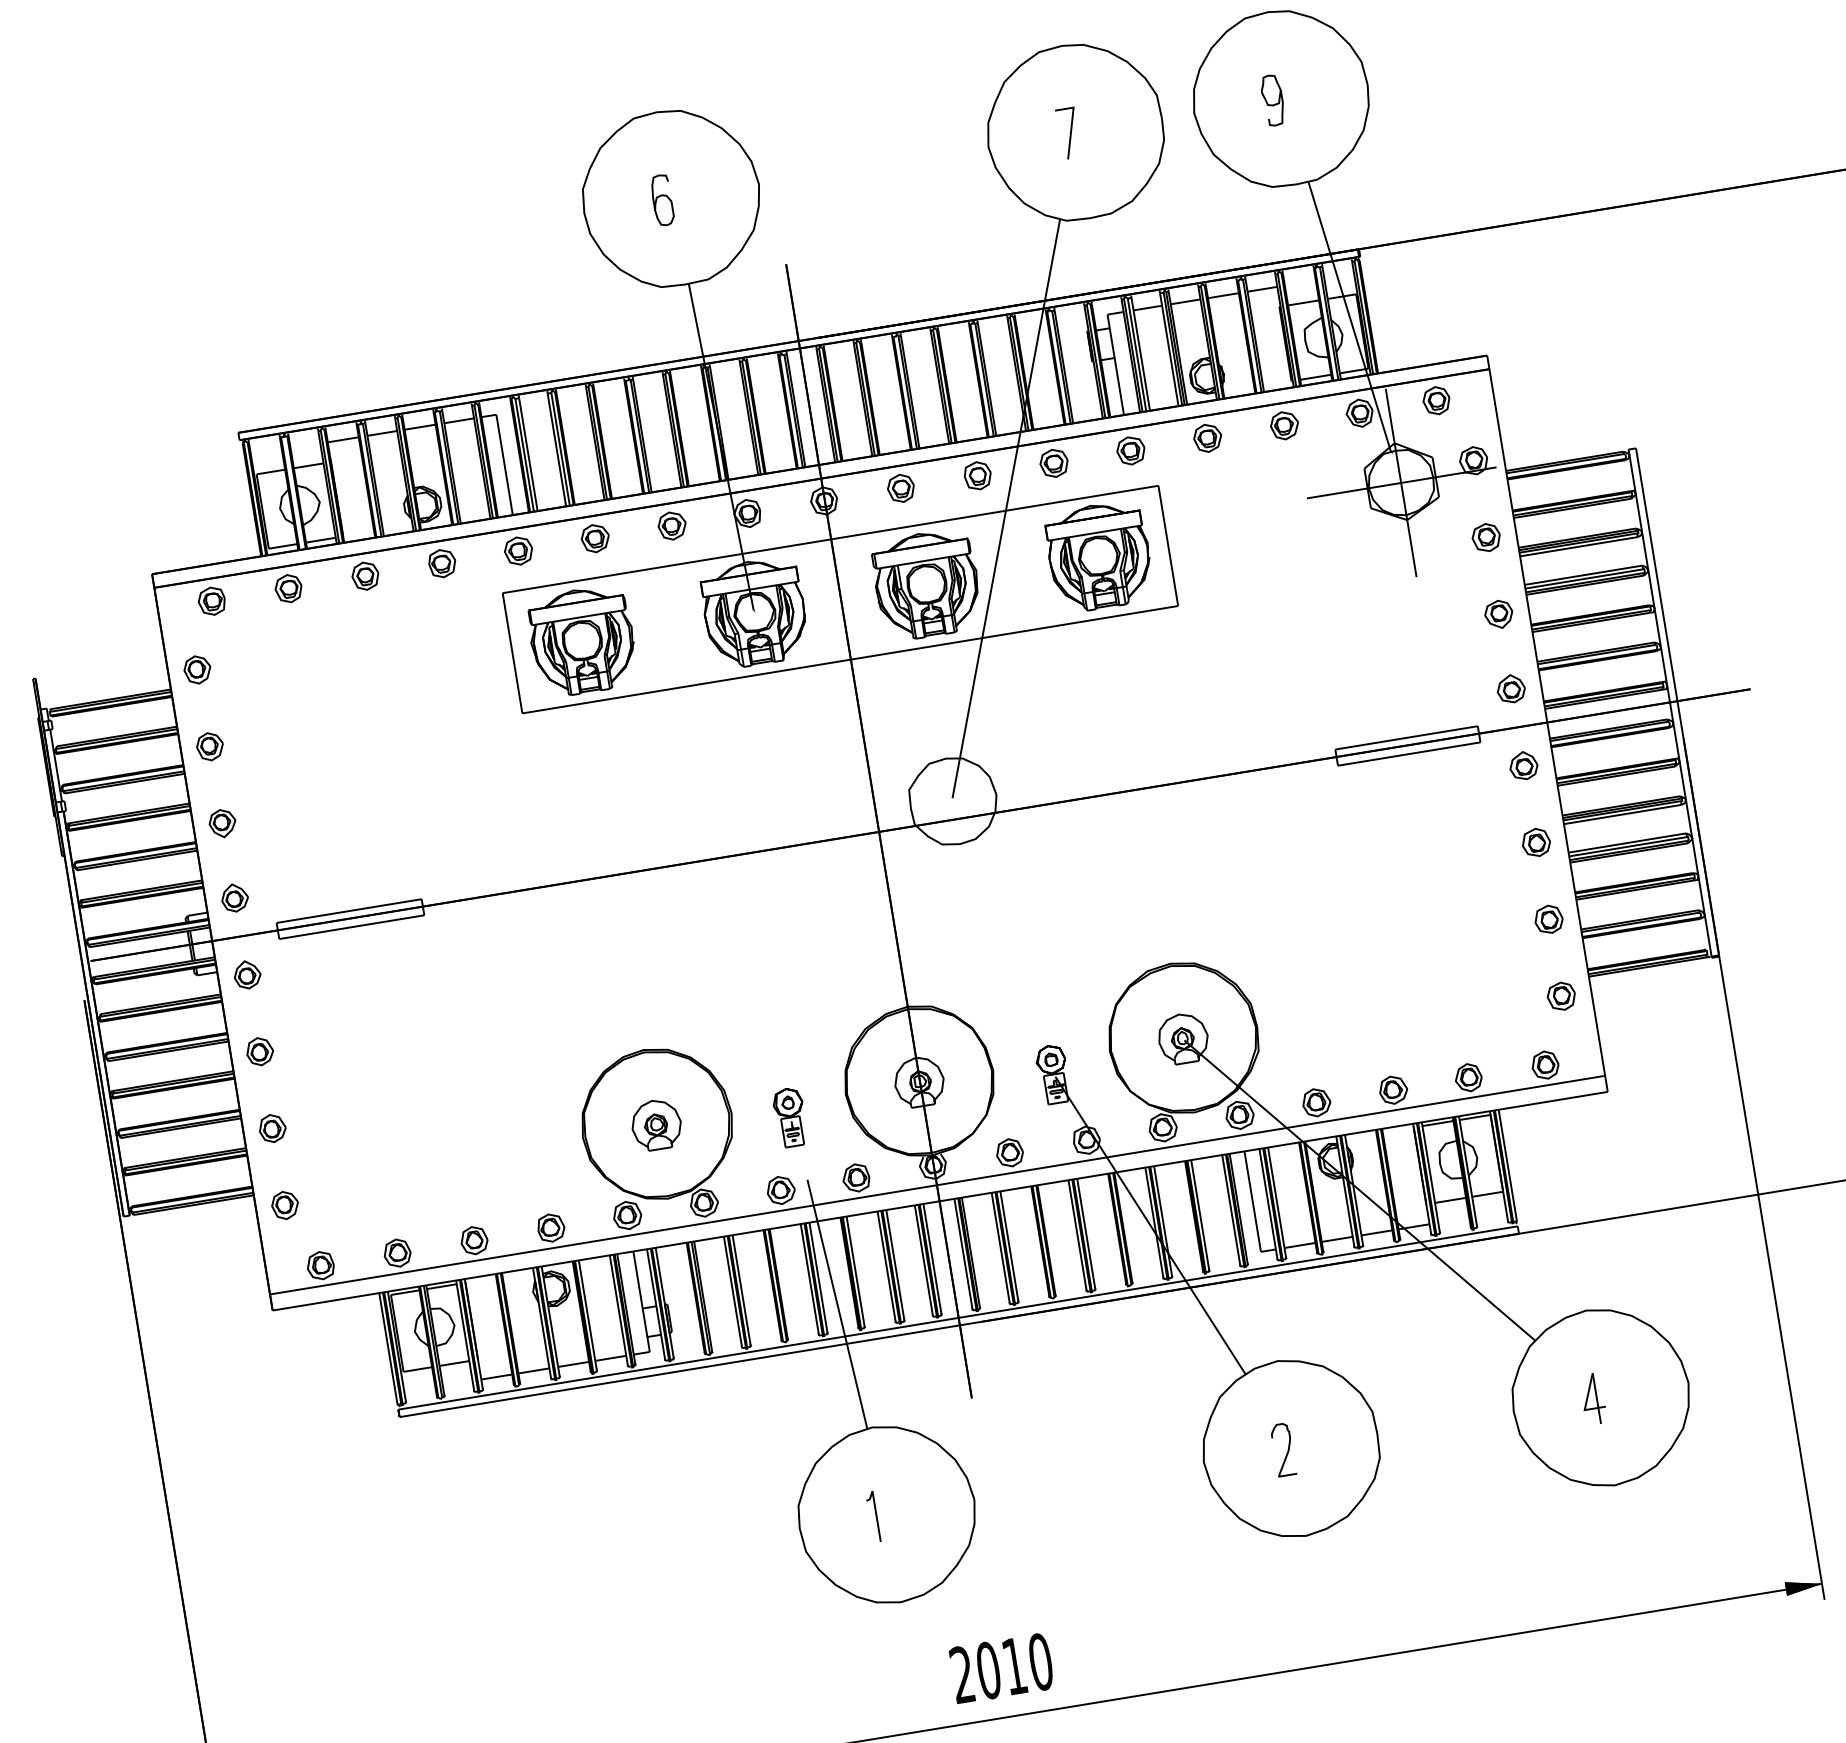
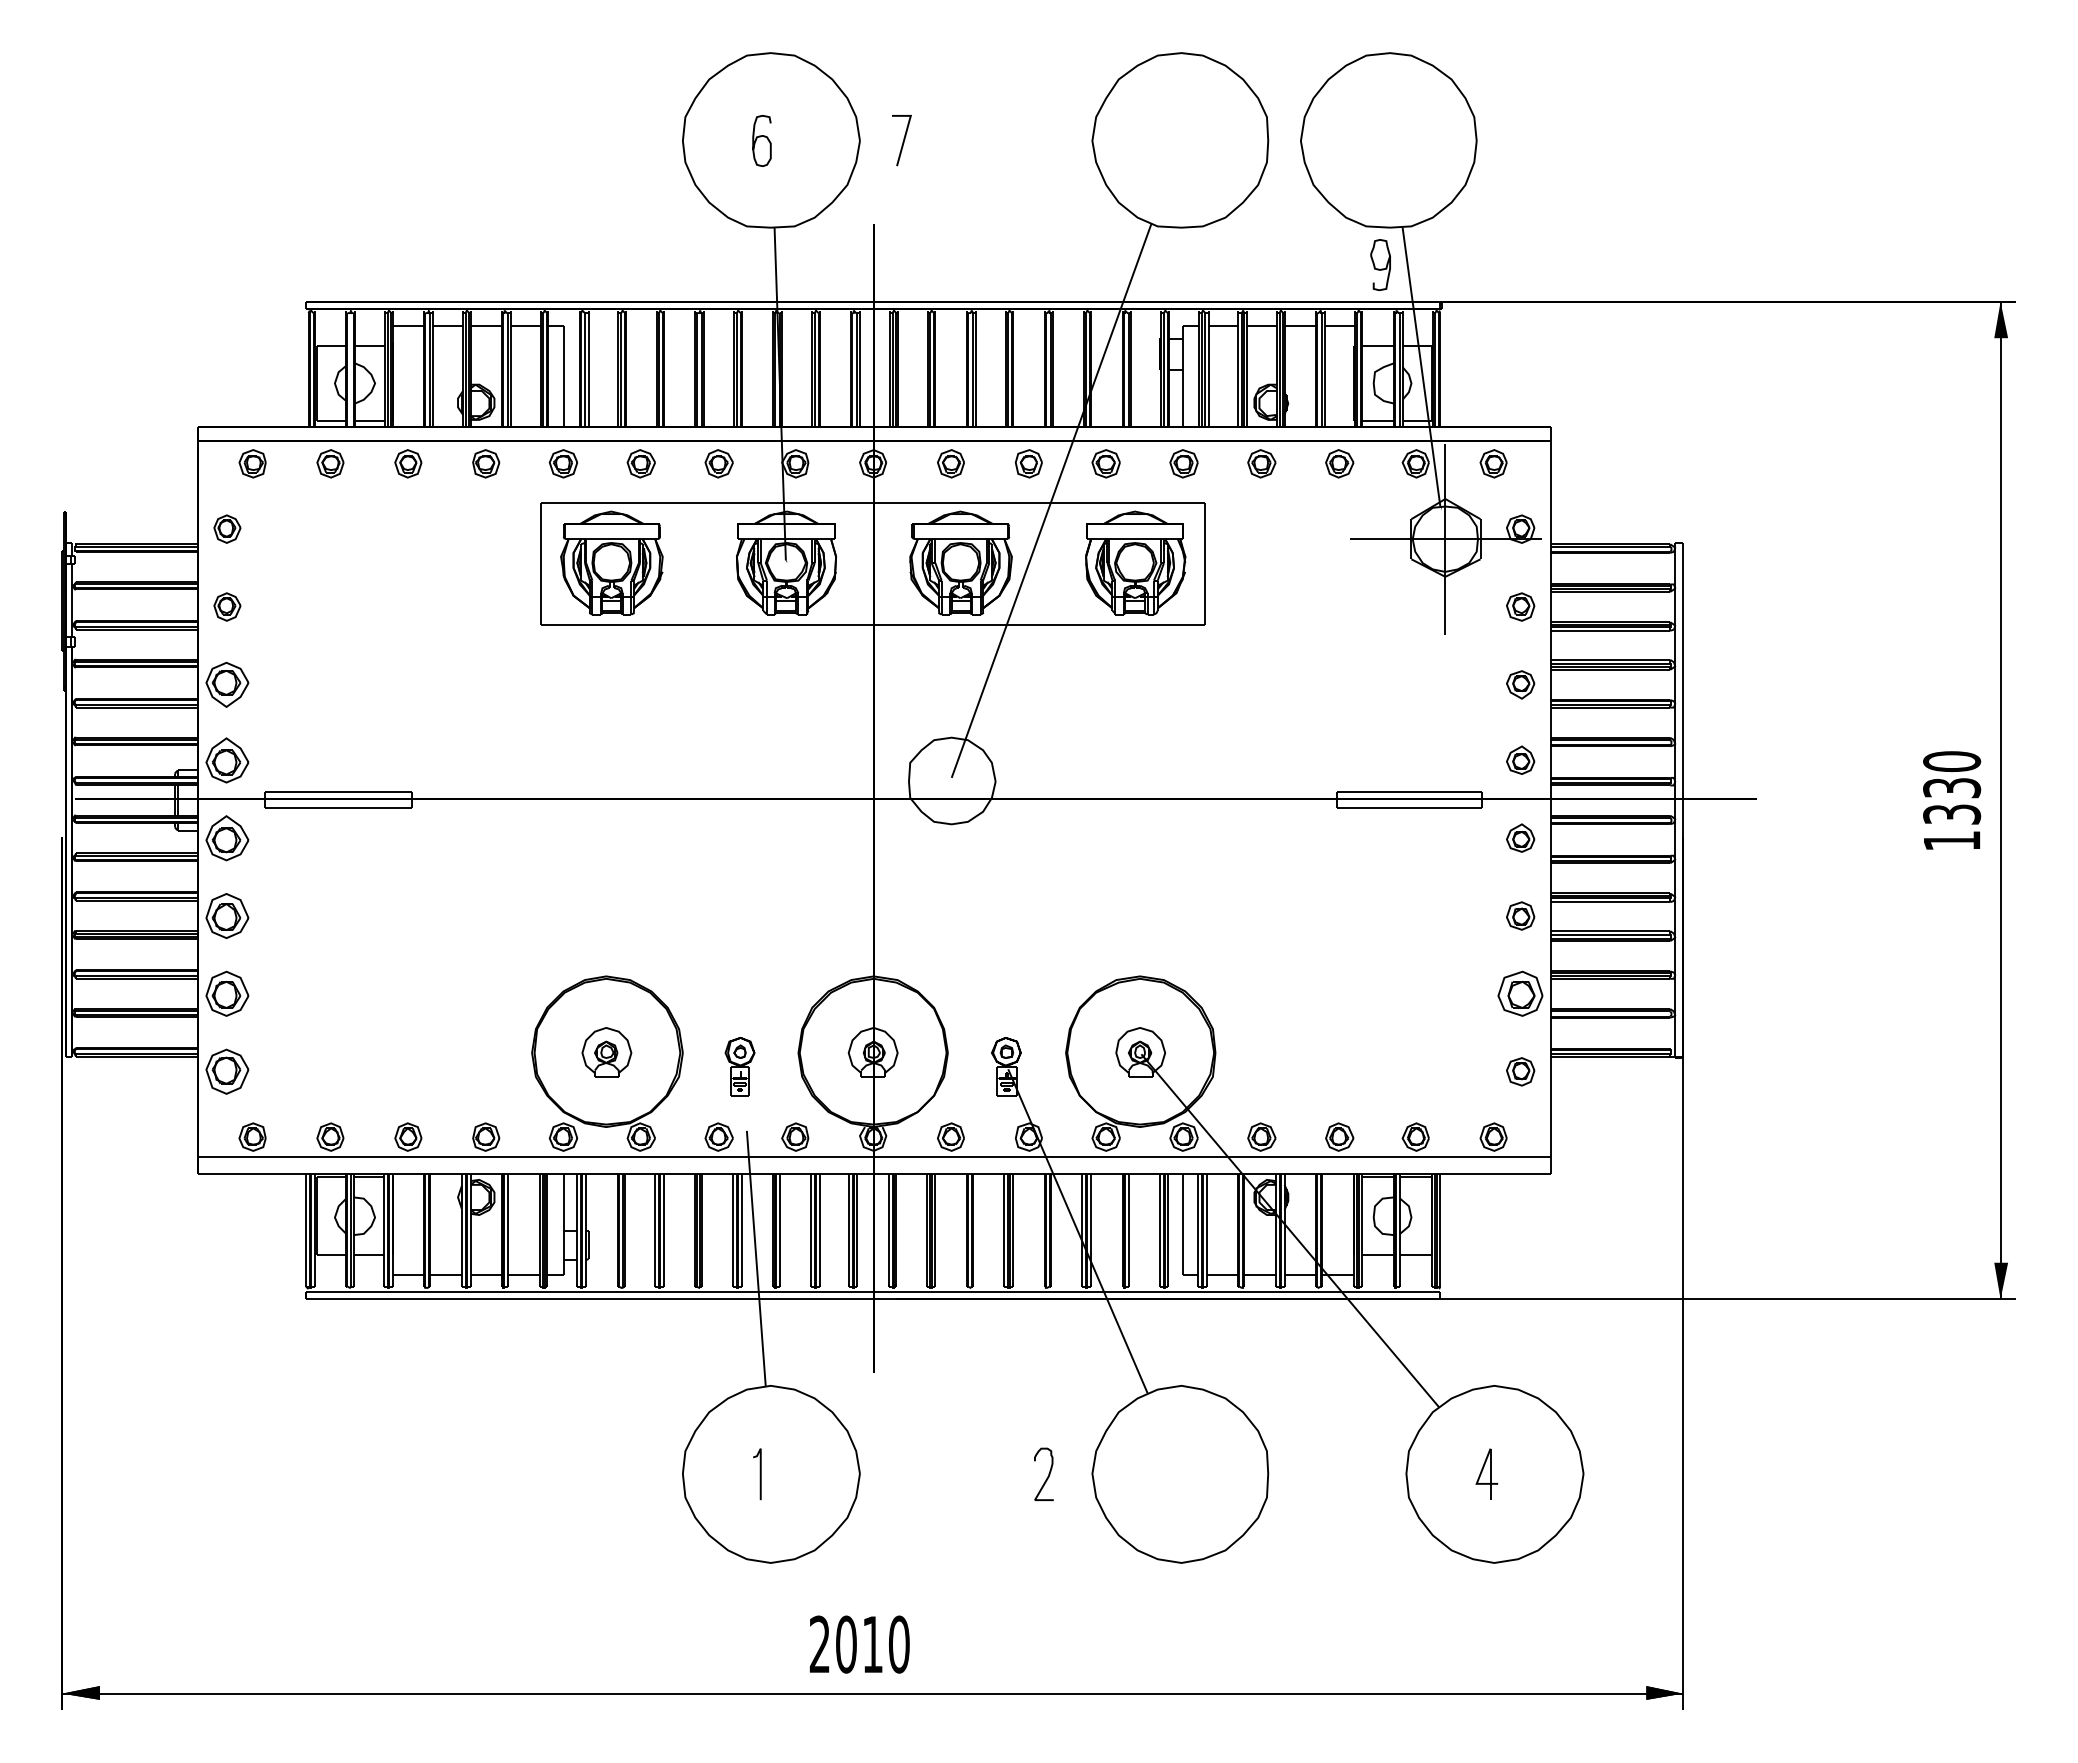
curve: (1272, 104) -> (1379, 268), moved
line: (1069, 134) -> (902, 141), moved
part: (222, 823) -> (227, 684), size x1.6
part: (234, 897) -> (227, 759), size x1.6
part: (1548, 919) -> (1520, 993), size x1.6
part: (247, 974) -> (227, 837), size x1.6
part: (260, 1051) -> (227, 915), size x1.6
part: (272, 1128) -> (227, 993), size x1.6
part: (285, 1205) -> (227, 1071), size x1.6
curve: (1287, 1448) -> (1048, 1473), moved

